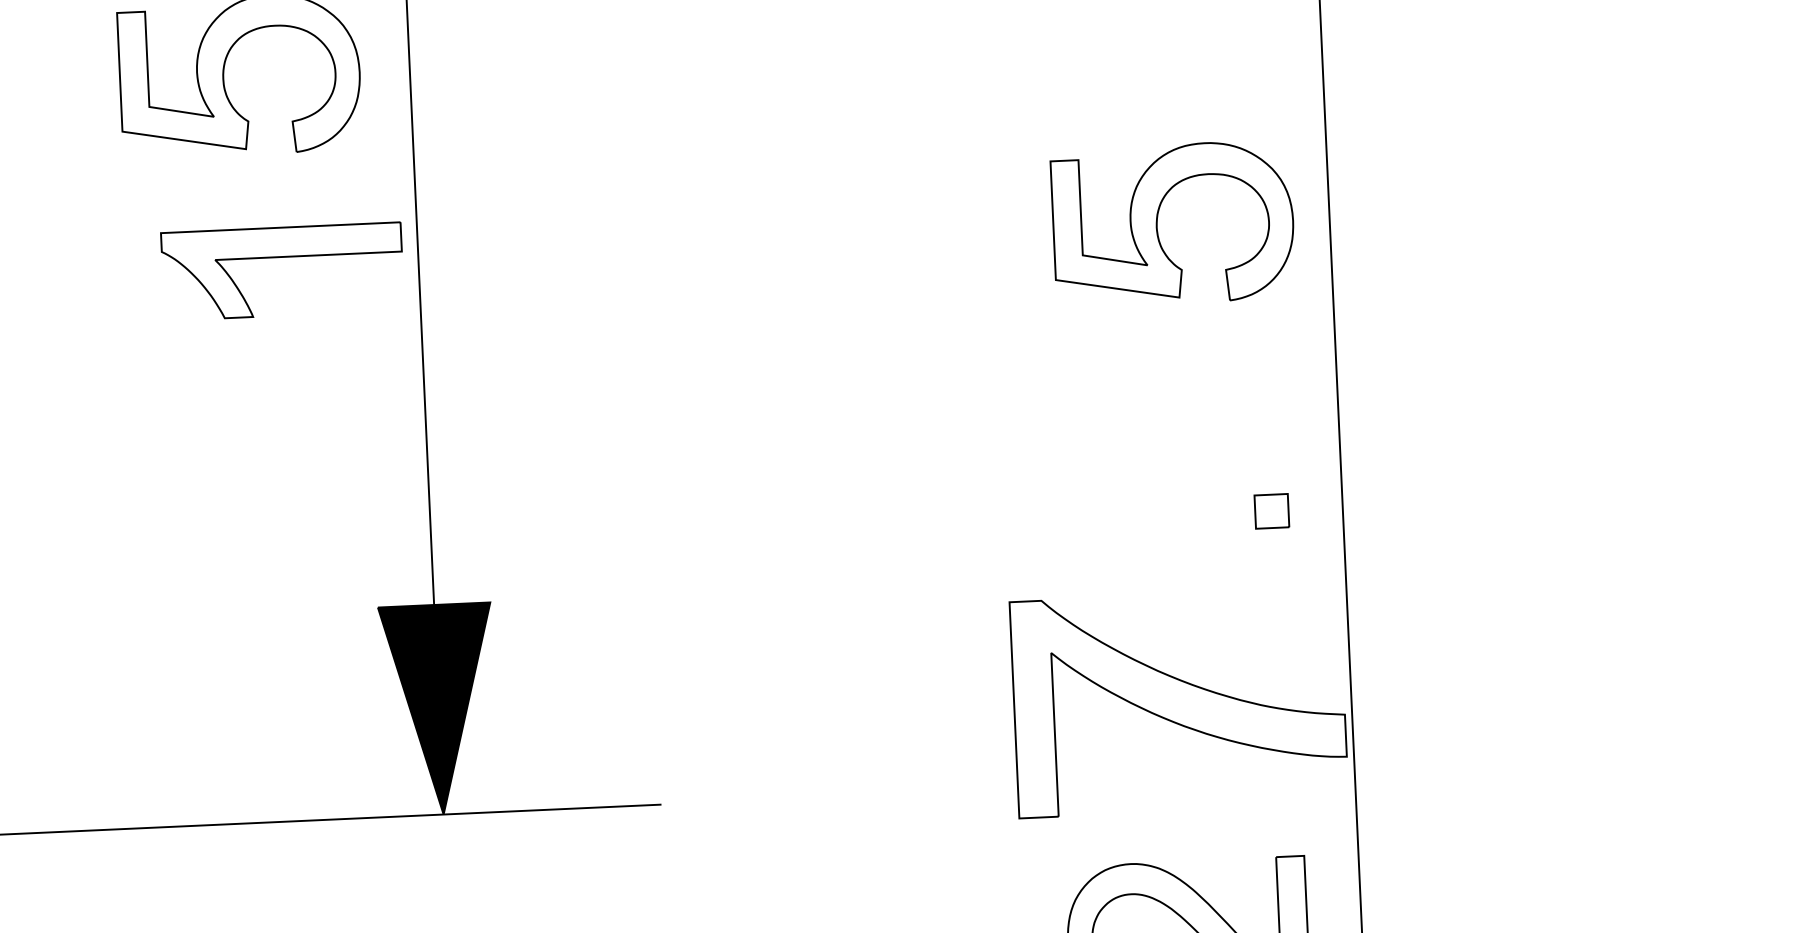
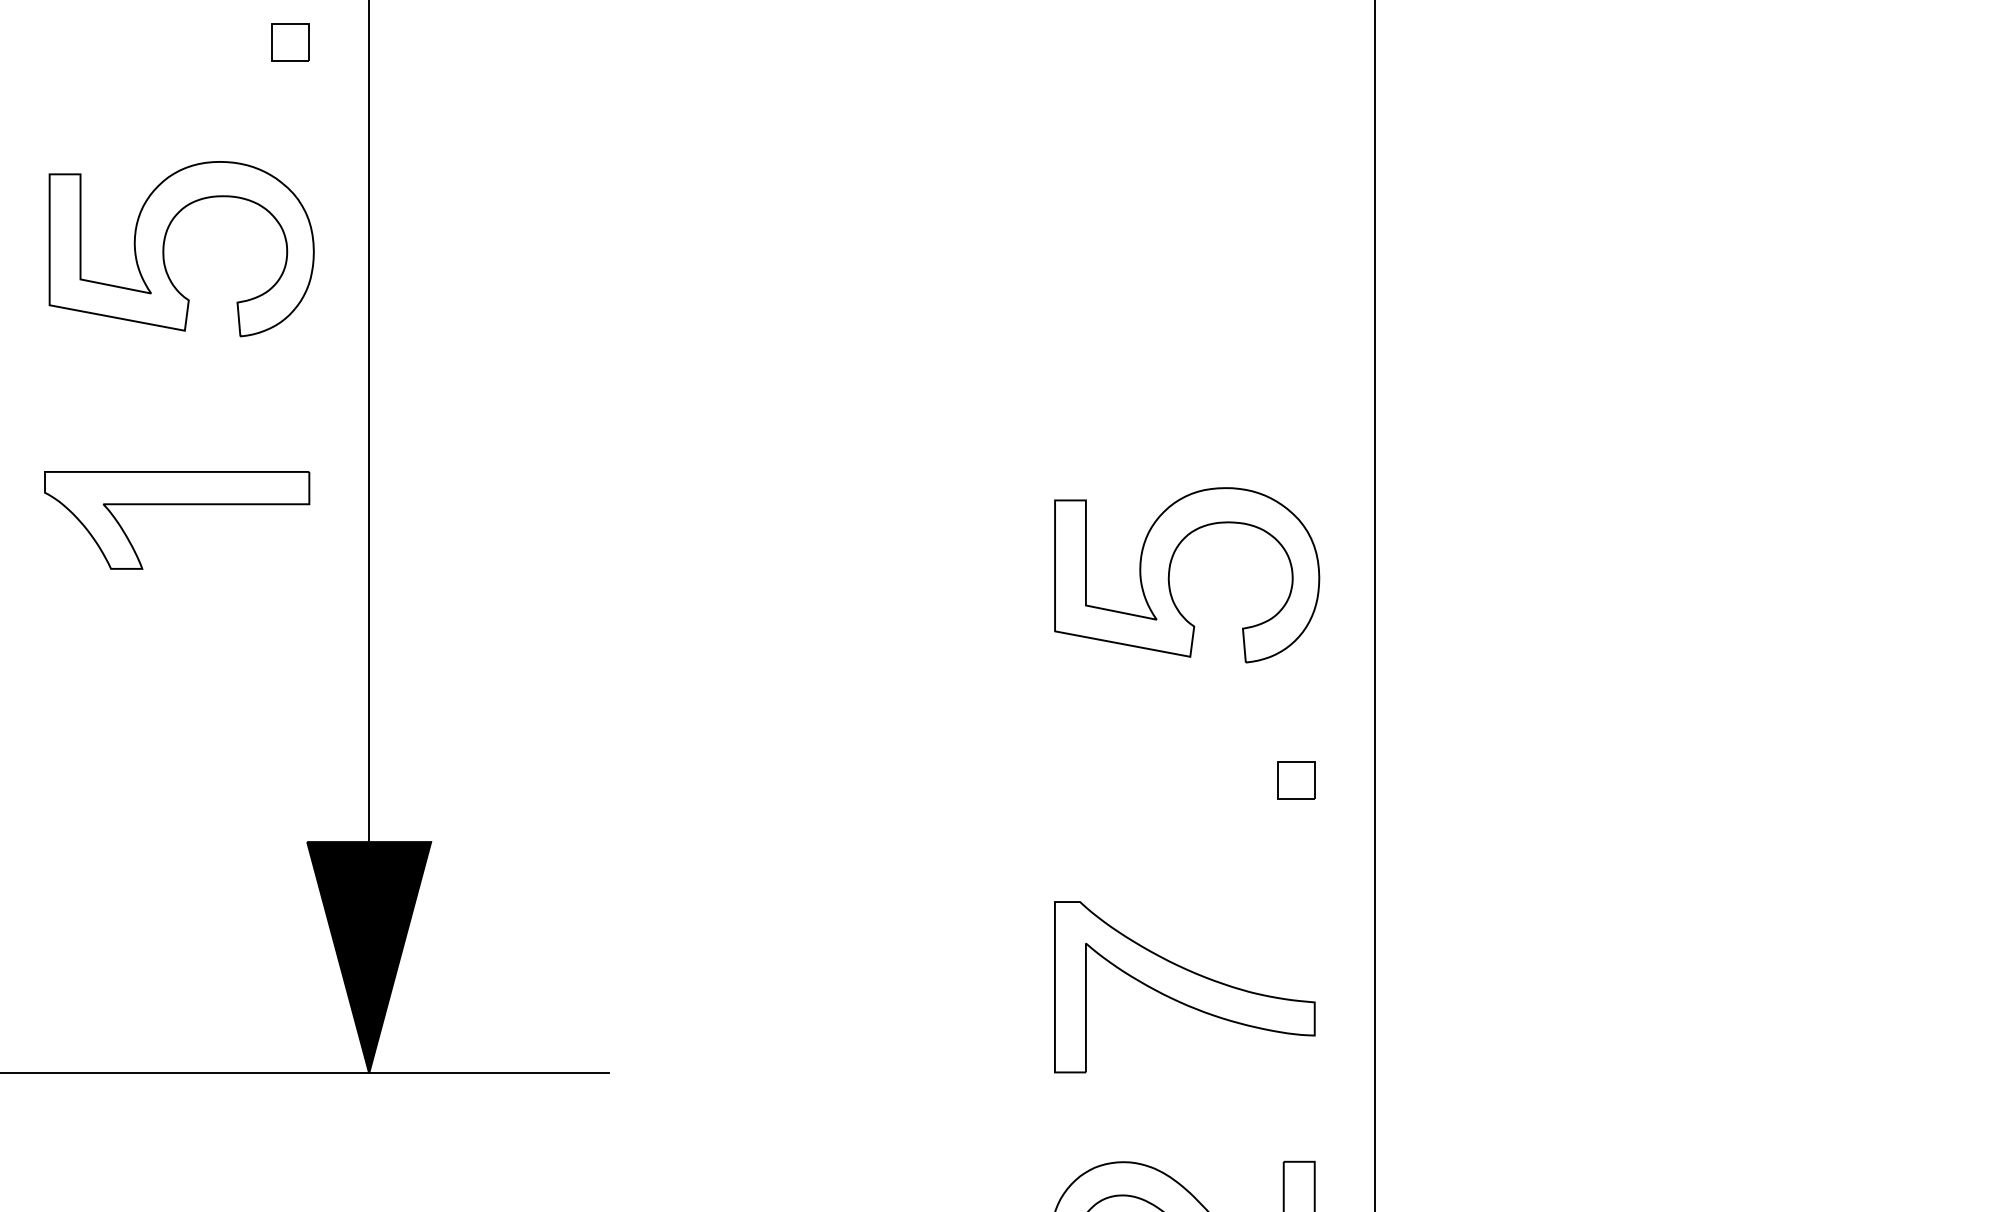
part: (1158, 221) -> (1170, 571), moved
part: (282, 258) -> (177, 505), moved
part: (1179, 703) -> (1184, 987), size x0.71

